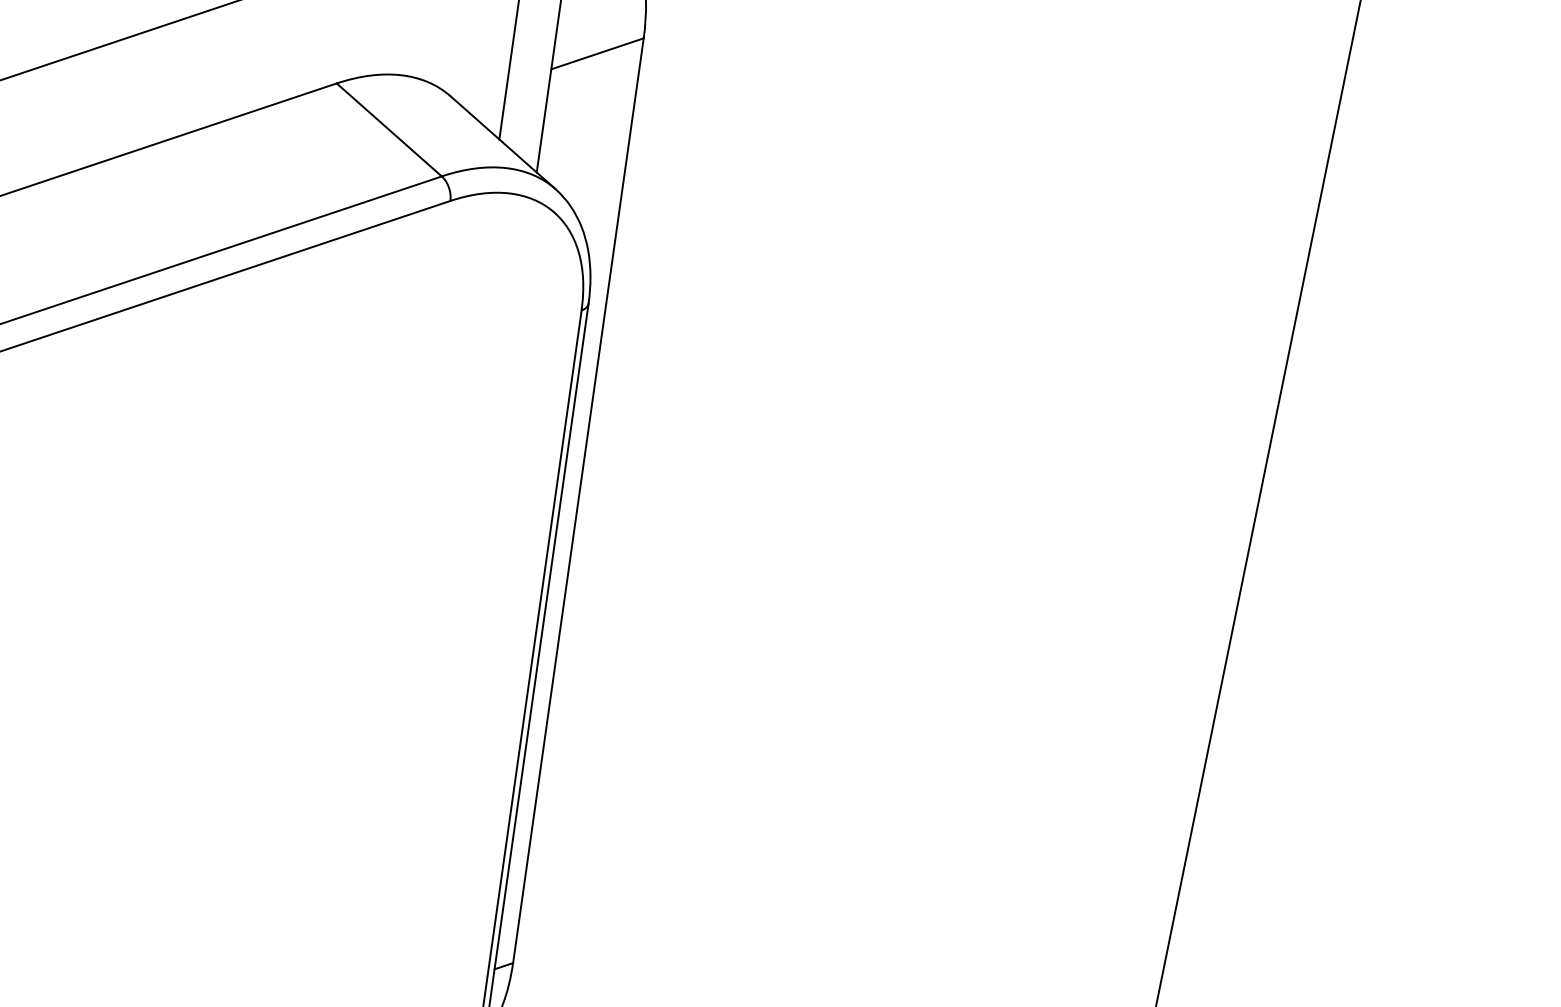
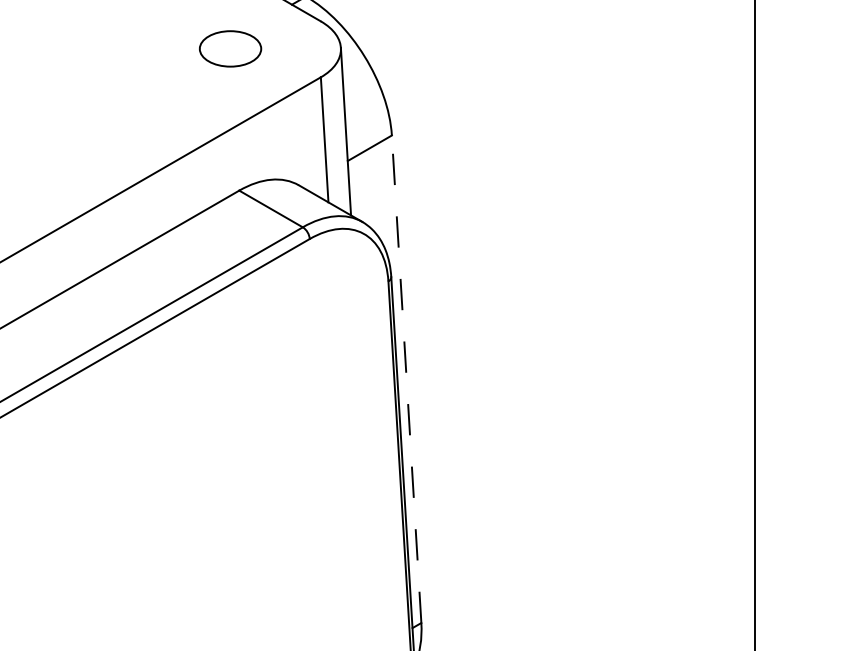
line: (578, 499) -> (406, 378), solid -> dashed

